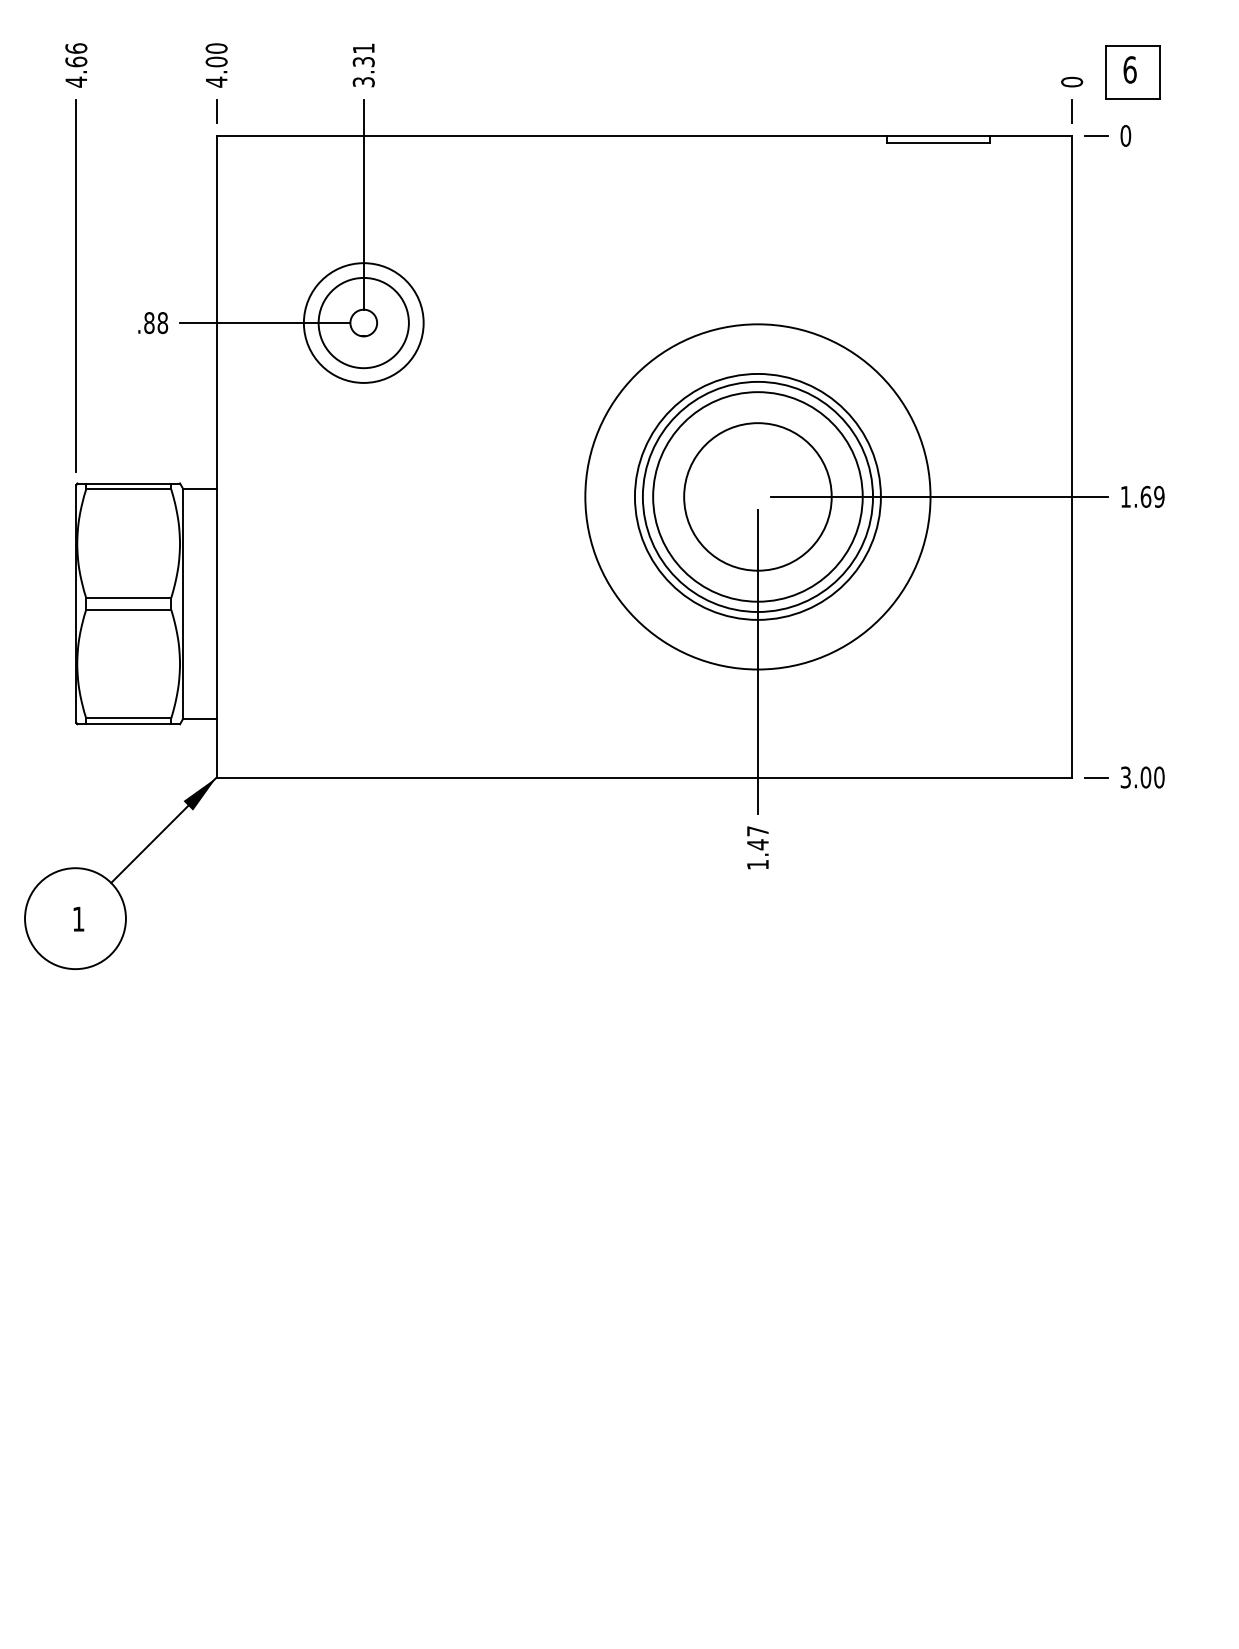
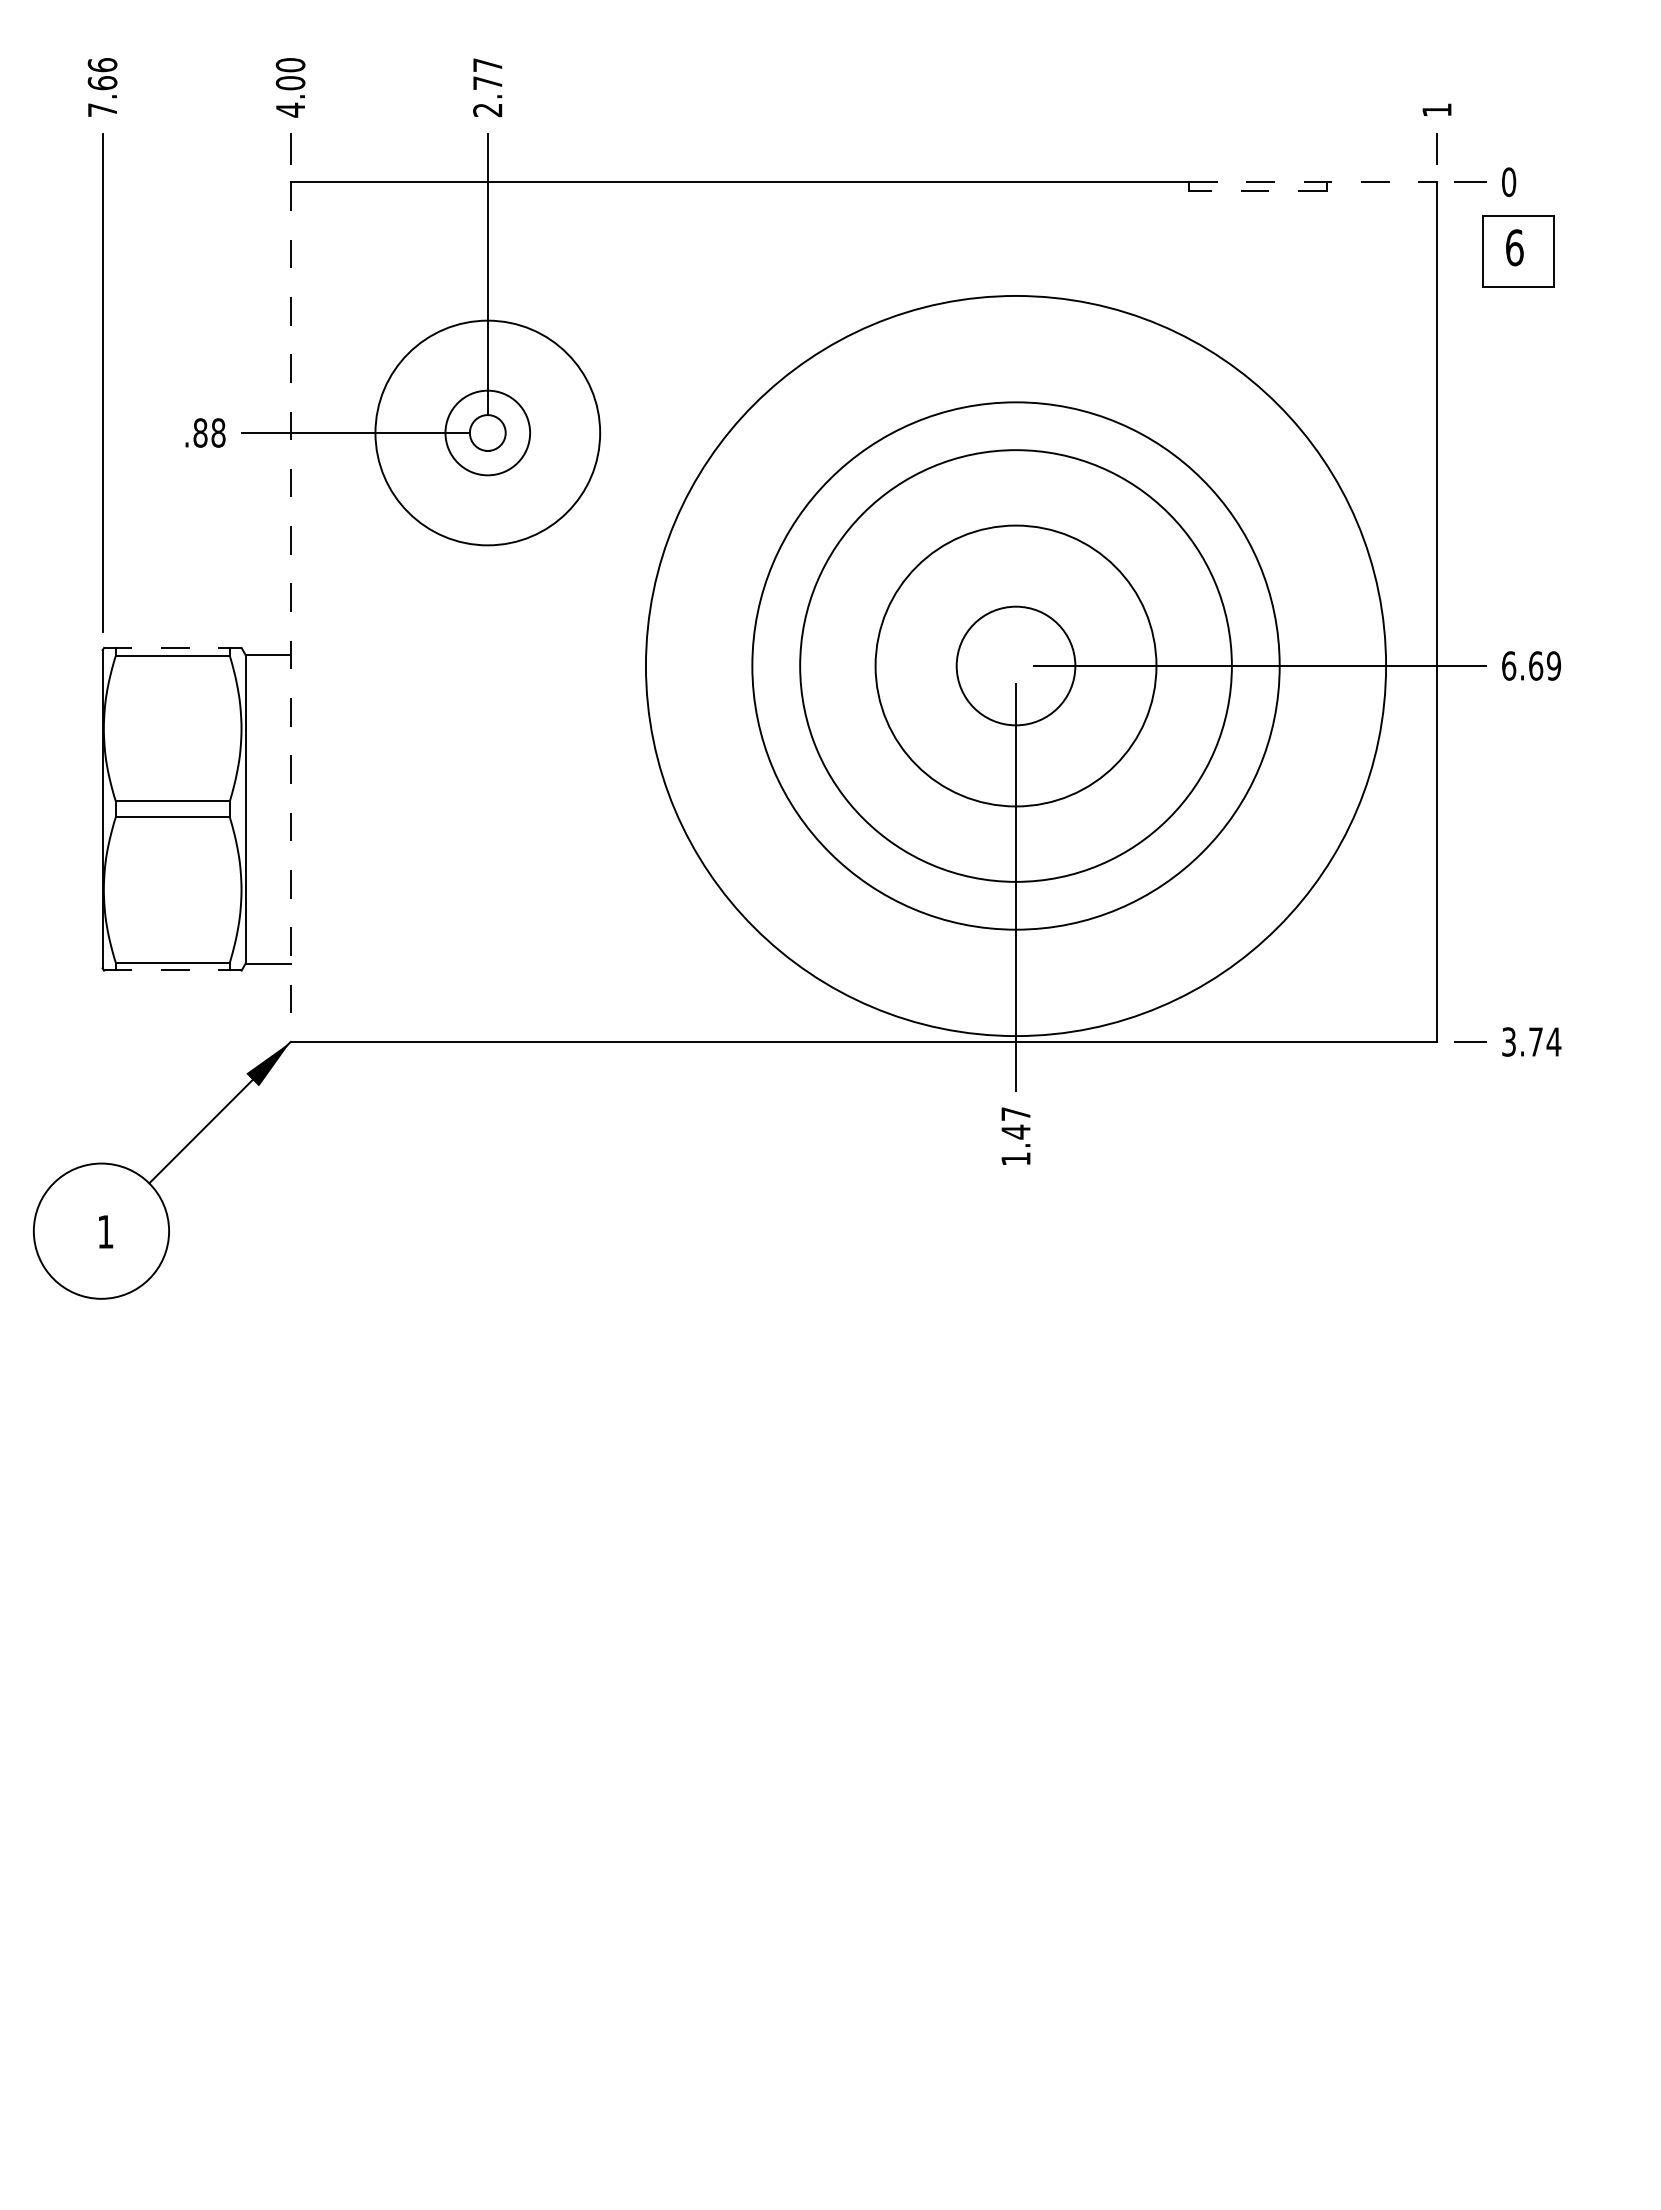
text: (363, 65) -> (487, 87), 3.31 -> 2.77
part: (1132, 72) -> (1518, 251), moved
text: (76, 81) -> (102, 109), 4.66 -> 7.66
text: (1071, 82) -> (1436, 110), 0 -> 1
line: (979, 136) -> (1313, 182), solid -> dashed
line: (938, 142) -> (1257, 191), solid -> dashed
circle: (363, 322) -> (487, 432), size x0.7
circle: (363, 322) -> (487, 432), size x1.4
line: (216, 456) -> (290, 612), solid -> dashed
line: (128, 483) -> (172, 648), solid -> dashed
circle: (757, 496) -> (1015, 665), size x0.6
circle: (757, 496) -> (1015, 665), size x1.4
circle: (757, 496) -> (1015, 665), size x1.6
circle: (757, 496) -> (1015, 665), size x1.6
text: (1126, 496) -> (1509, 665), 1.69 -> 6.69
line: (128, 724) -> (172, 970), solid -> dashed
text: (1153, 777) -> (1545, 1041), 3.00 -> 3.74

